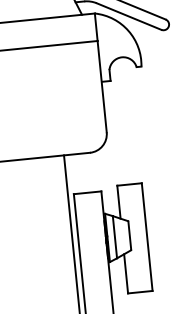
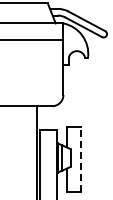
line: (147, 236) -> (81, 159), solid -> dashed

